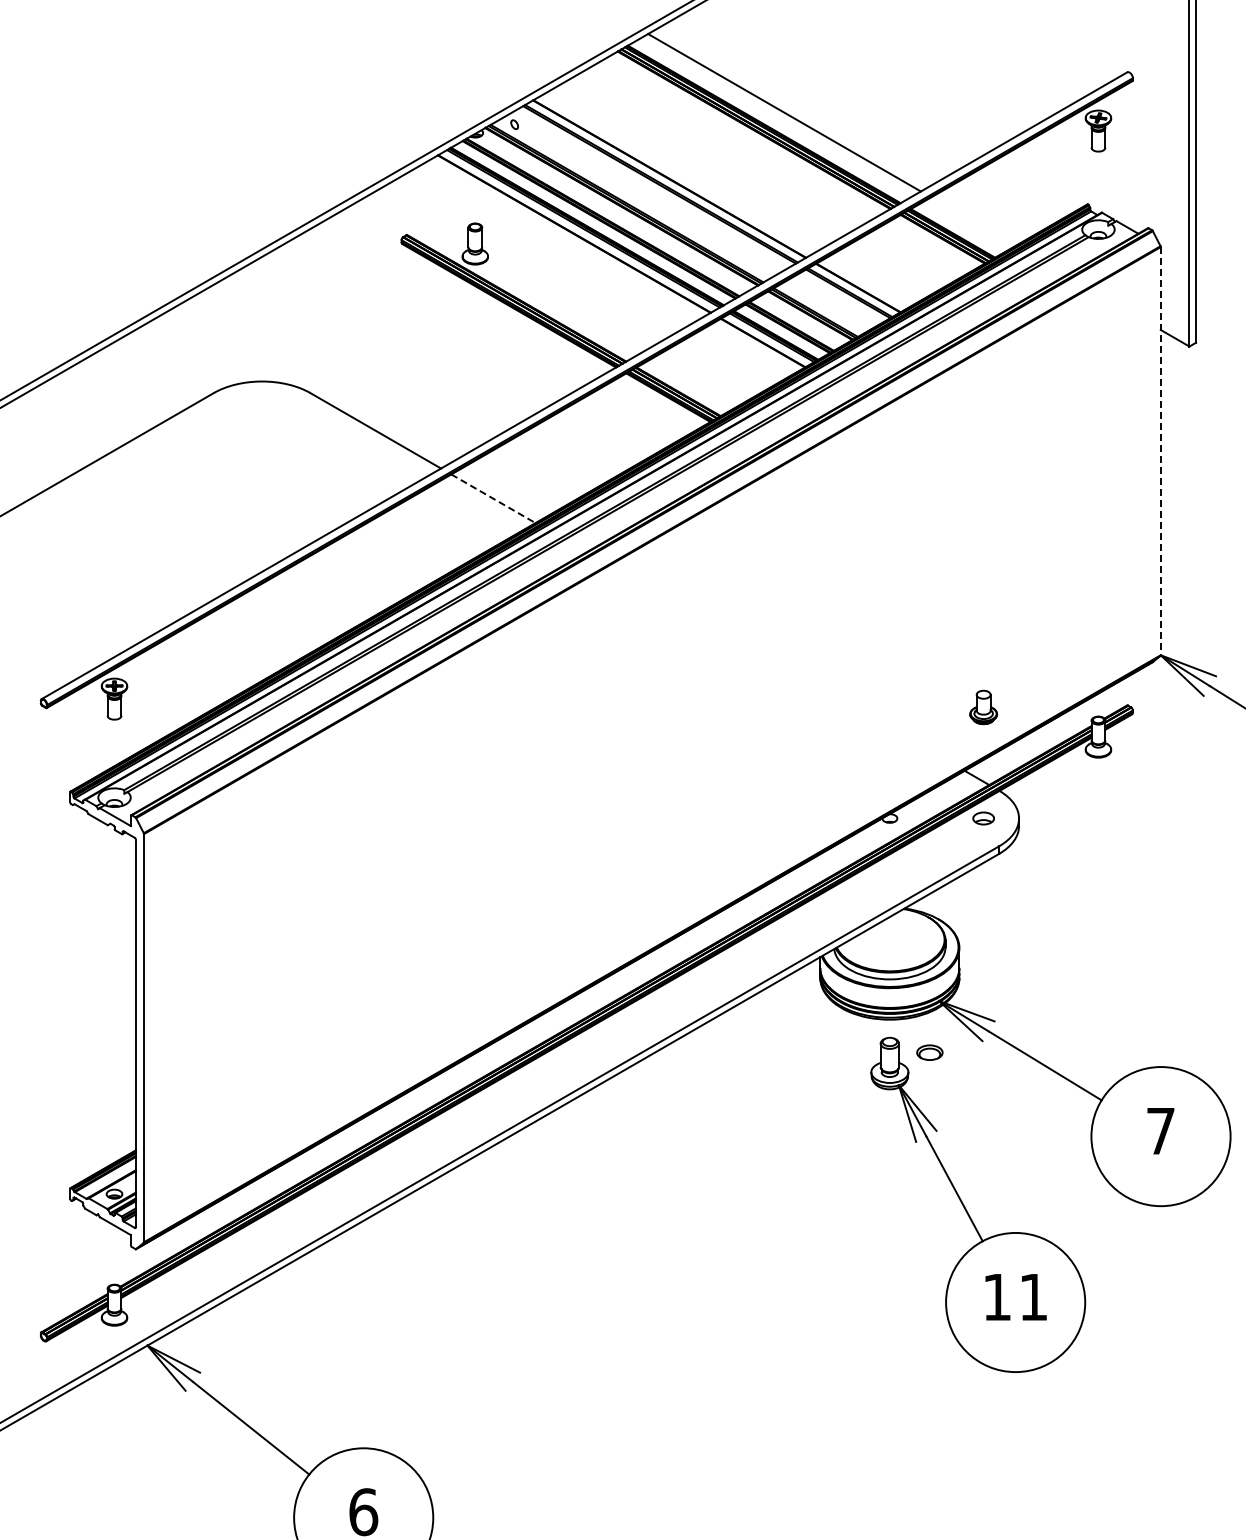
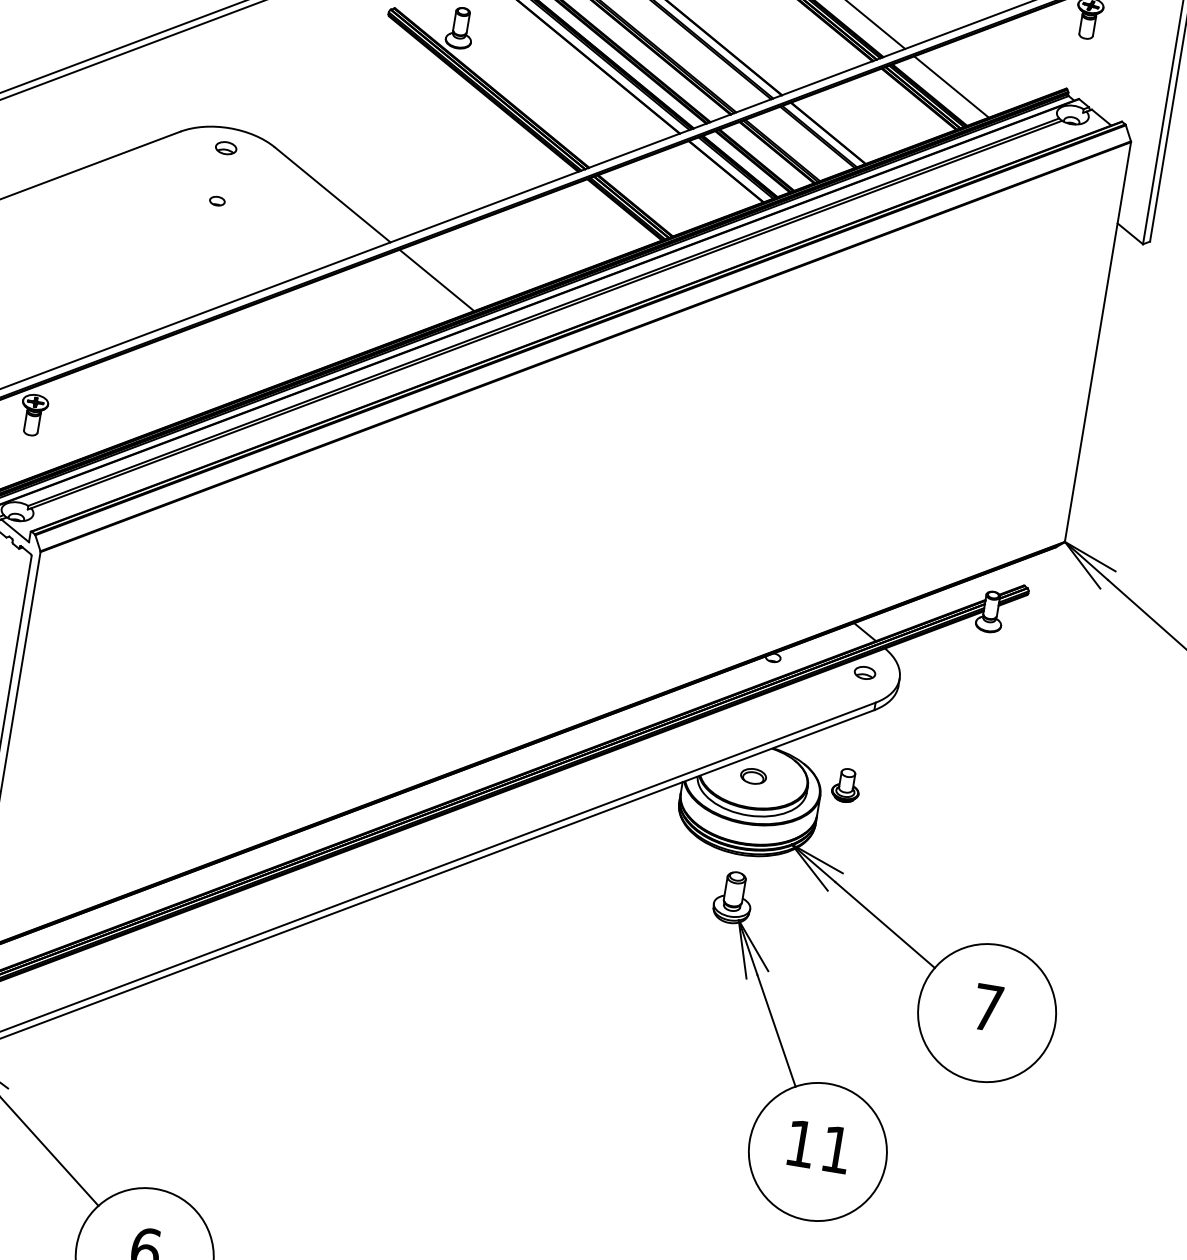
line: (973, 221) -> (951, 86), added
part: (261, 401) -> (225, 147), added
line: (1160, 451) -> (1097, 342), dashed -> solid
part: (261, 455) -> (216, 200), added
line: (493, 498) -> (437, 280), dashed -> solid
part: (983, 707) -> (846, 785), moved
part: (929, 1052) -> (753, 776), moved

